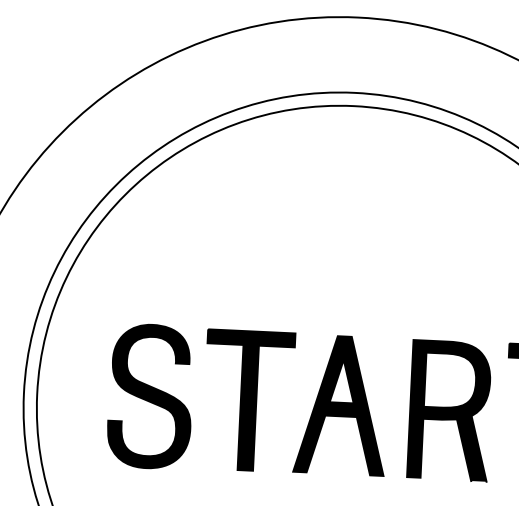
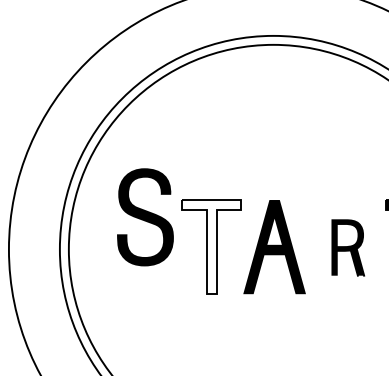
part: (150, 396) -> (145, 217), moved
fill: (248, 401) -> (211, 247), removed
part: (449, 410) -> (347, 247), size x0.6

